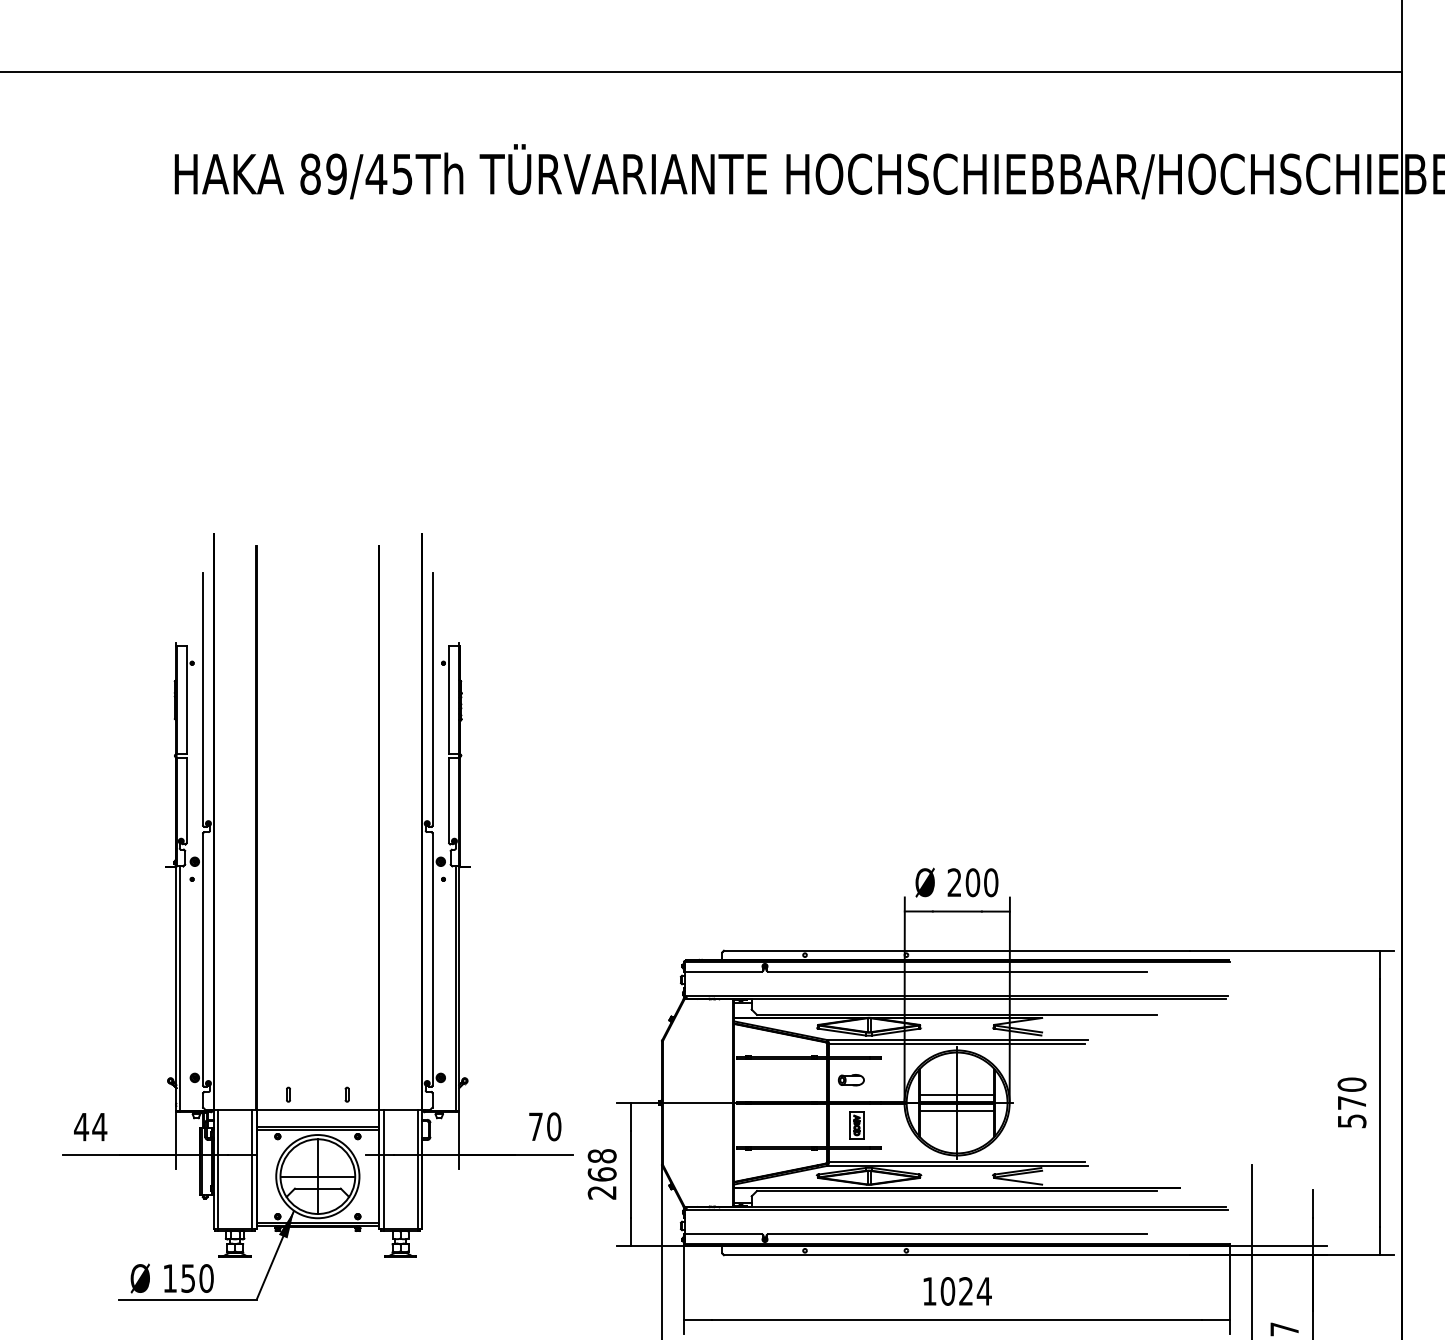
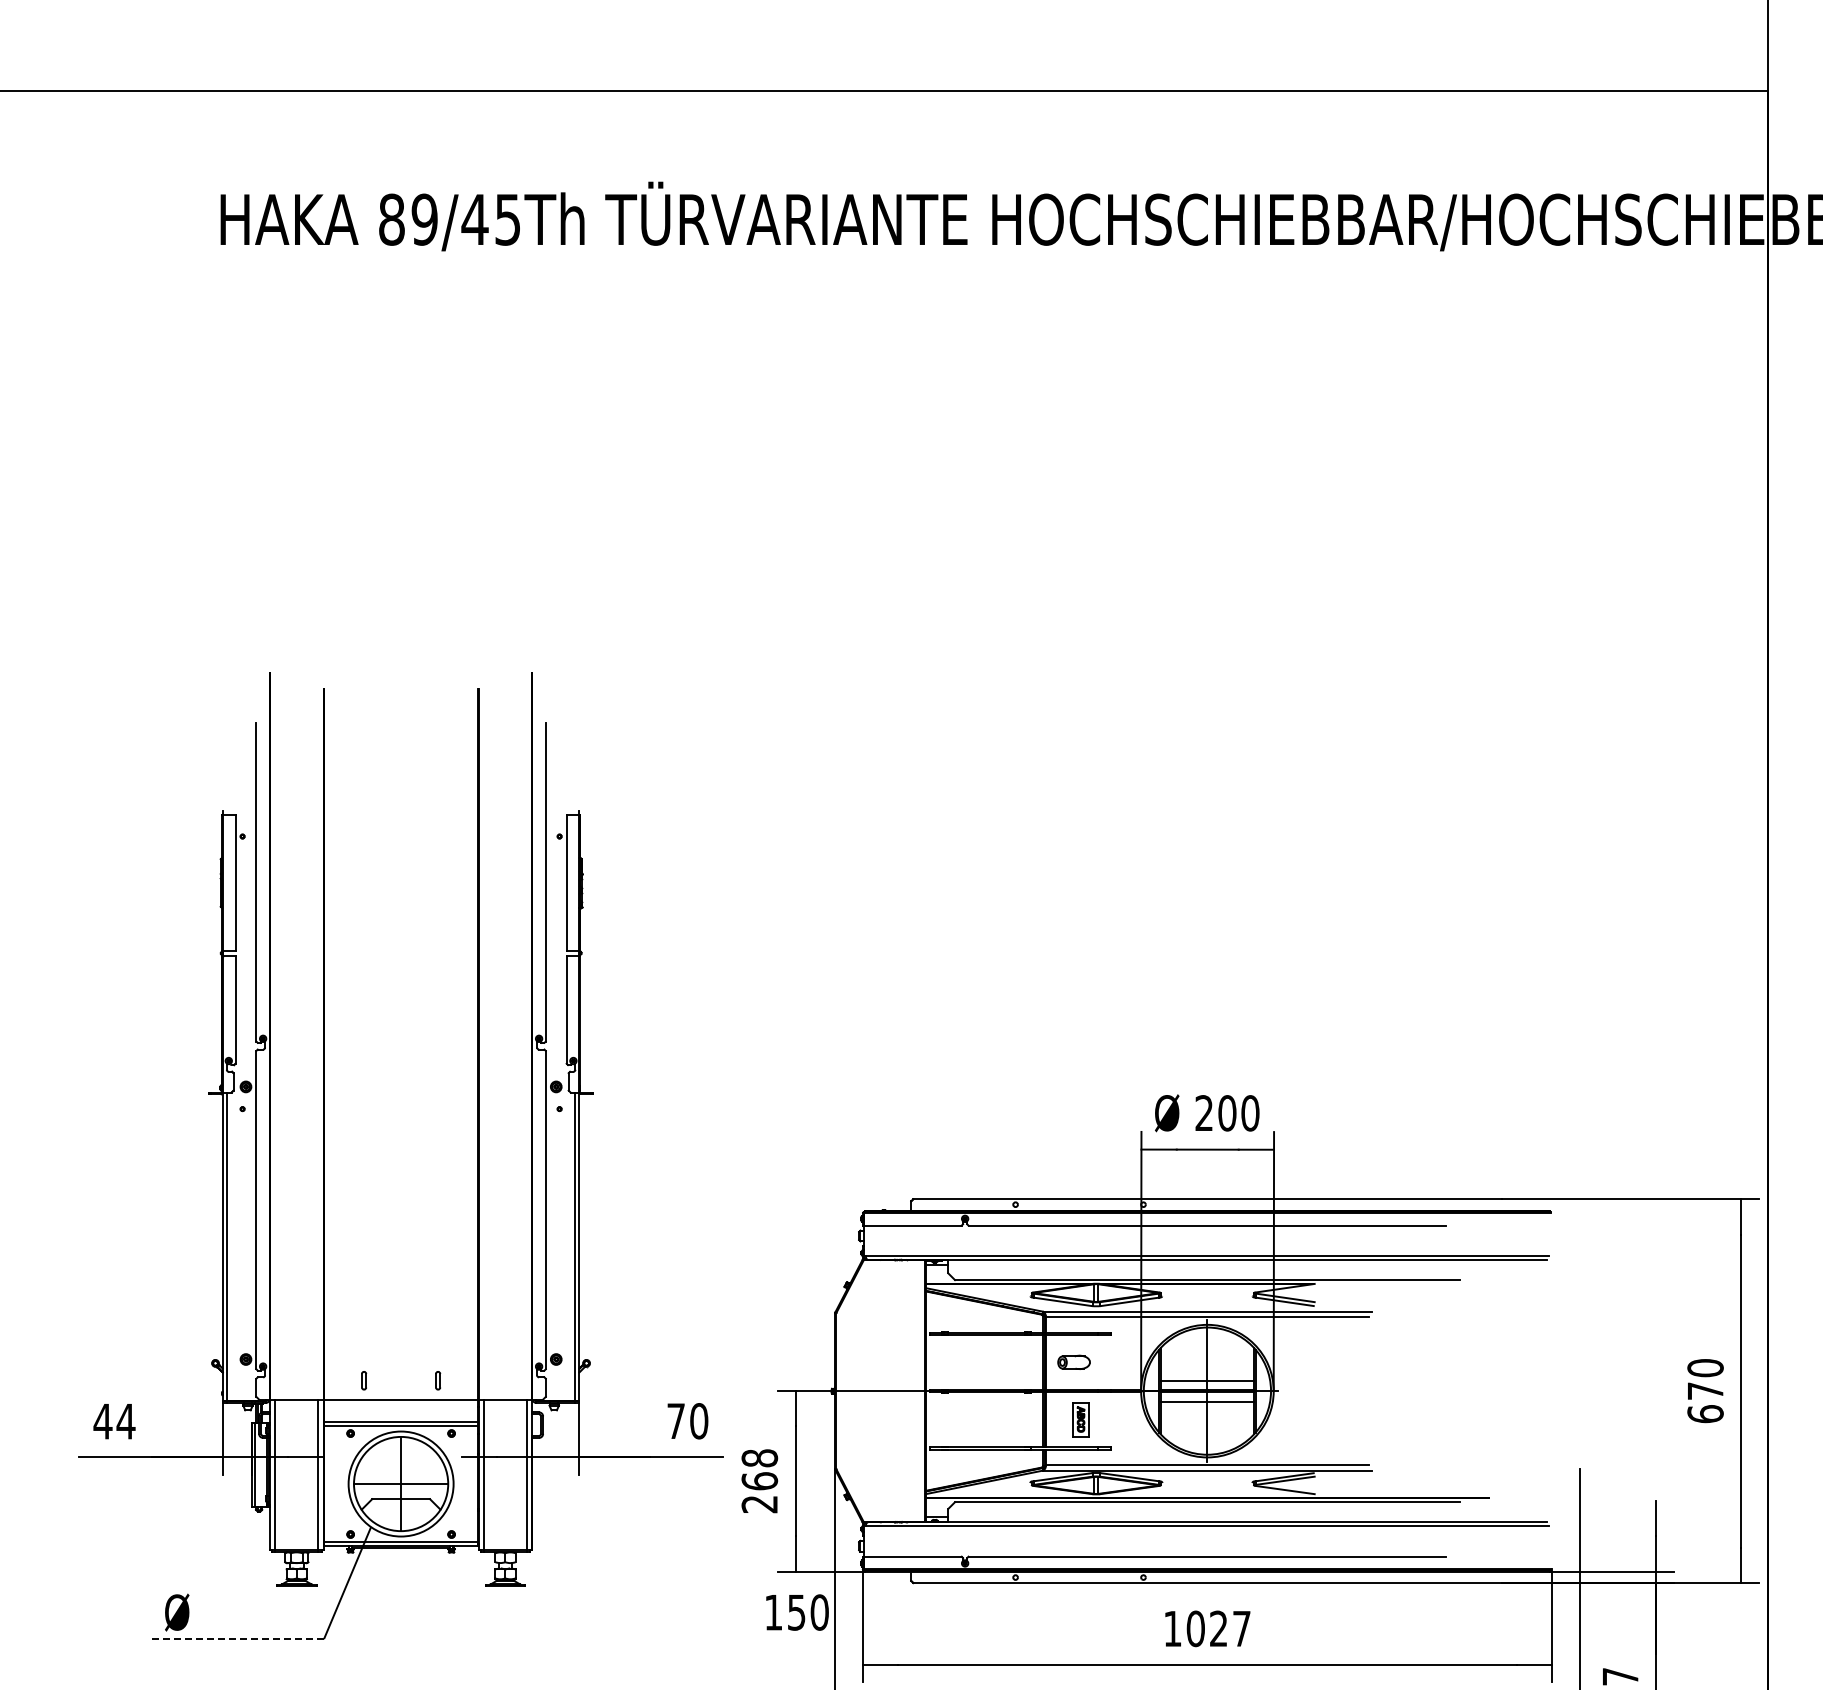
text: (1351, 1121) -> (1705, 1414), 570 -> 670
fill: (286, 1224) -> (361, 1544), removed
text: (188, 1278) -> (797, 1612), moved
text: (984, 1291) -> (1241, 1628), 1024 -> 1027
line: (188, 1299) -> (237, 1639), solid -> dashed

